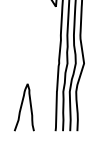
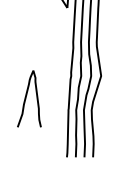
curve: (22, 106) -> (27, 97), moved

